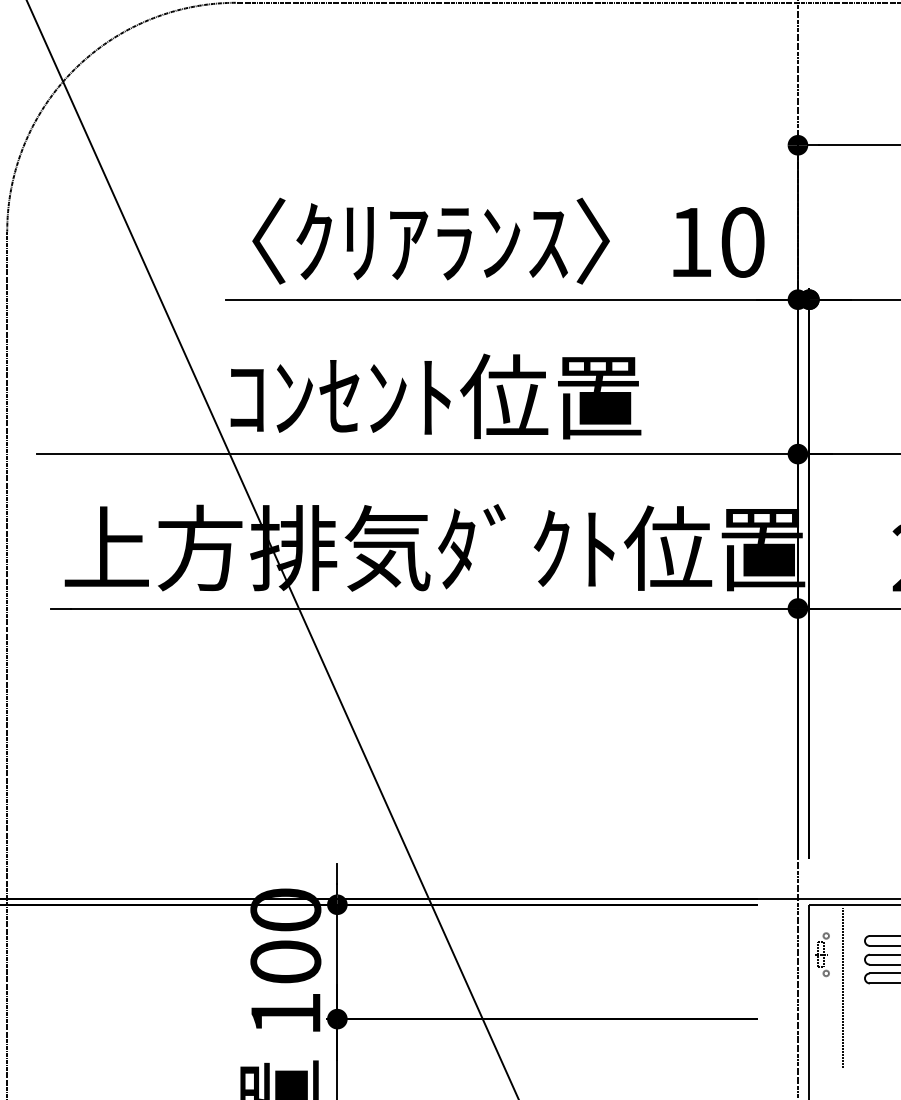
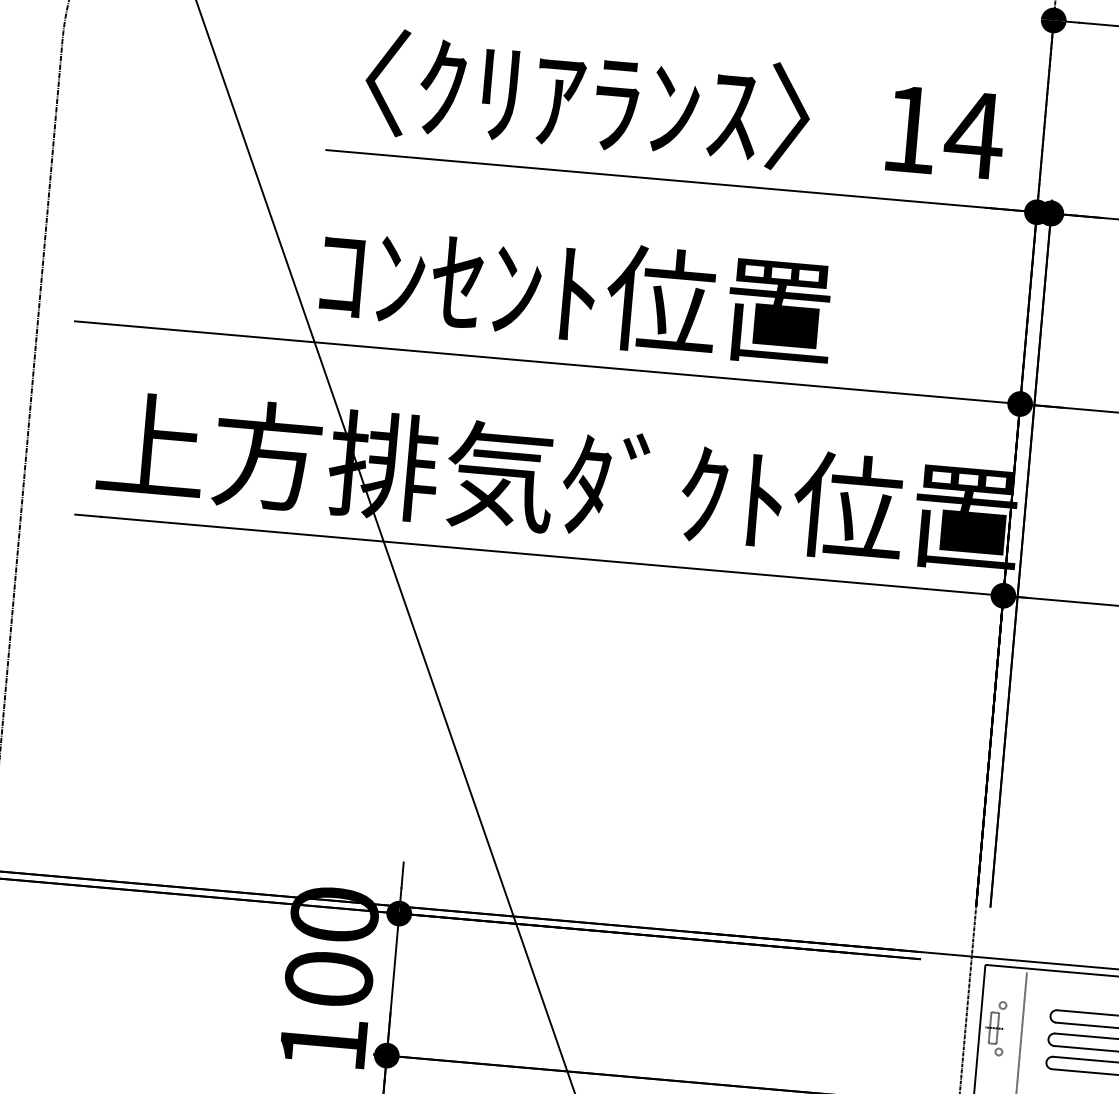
text: (742, 242) -> (974, 135), 10 -> 14

